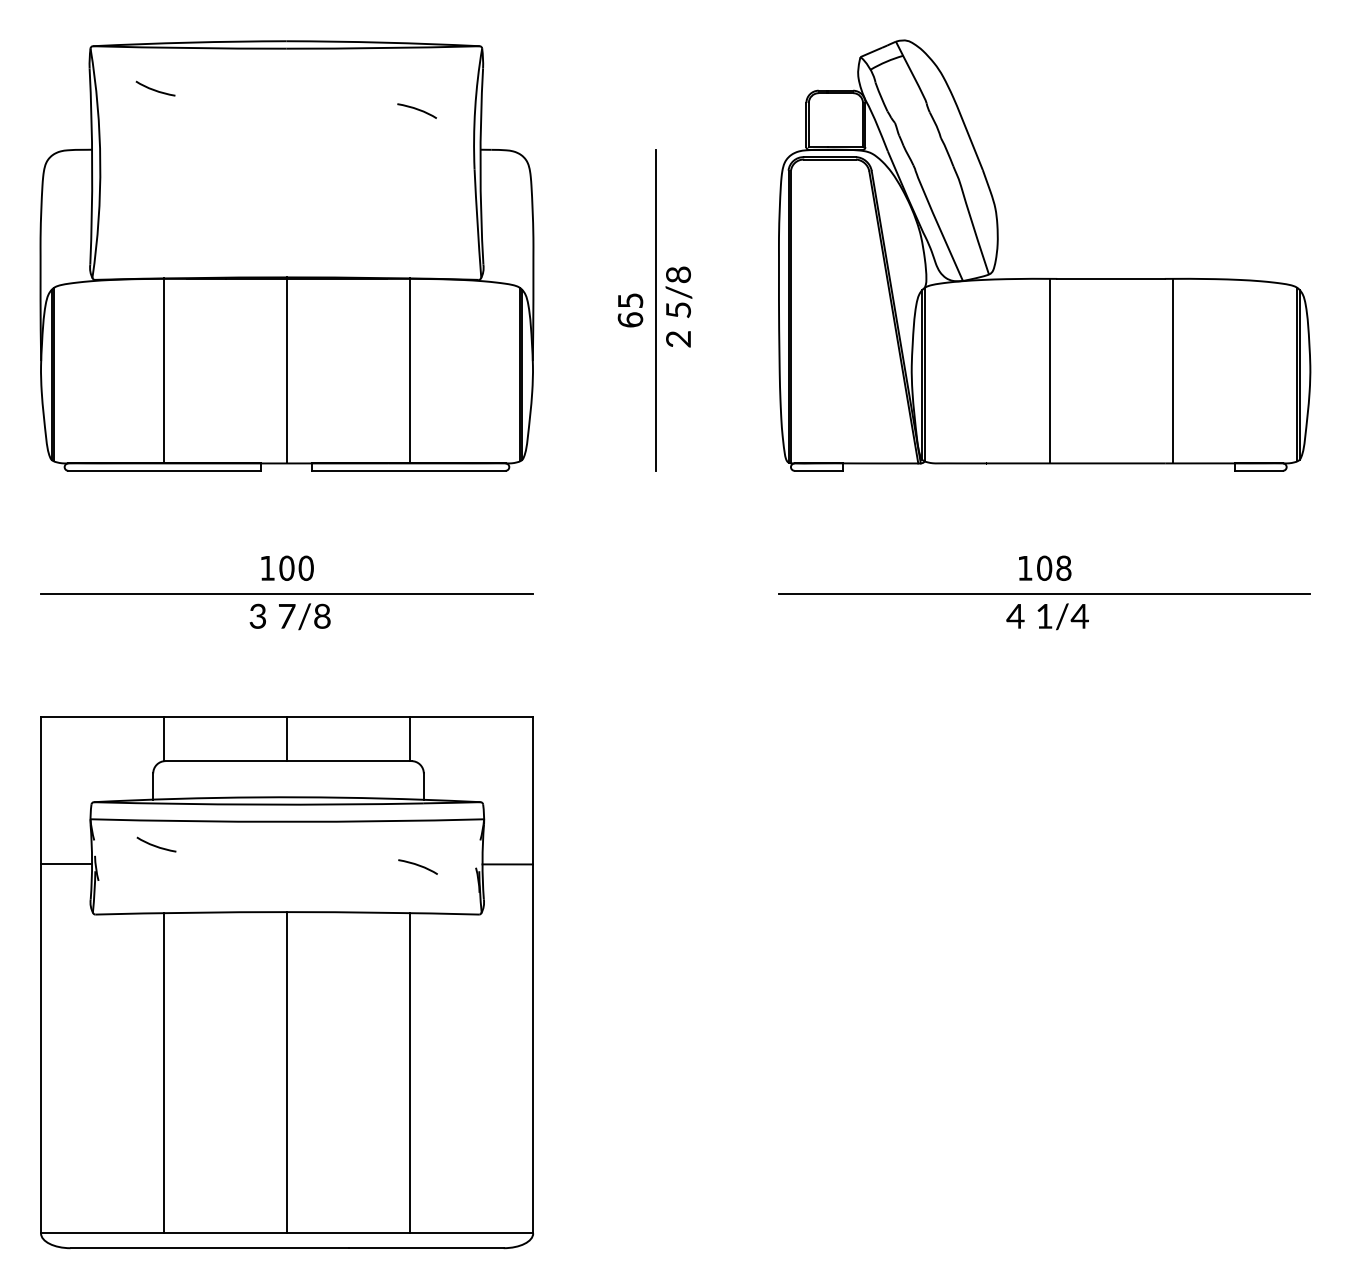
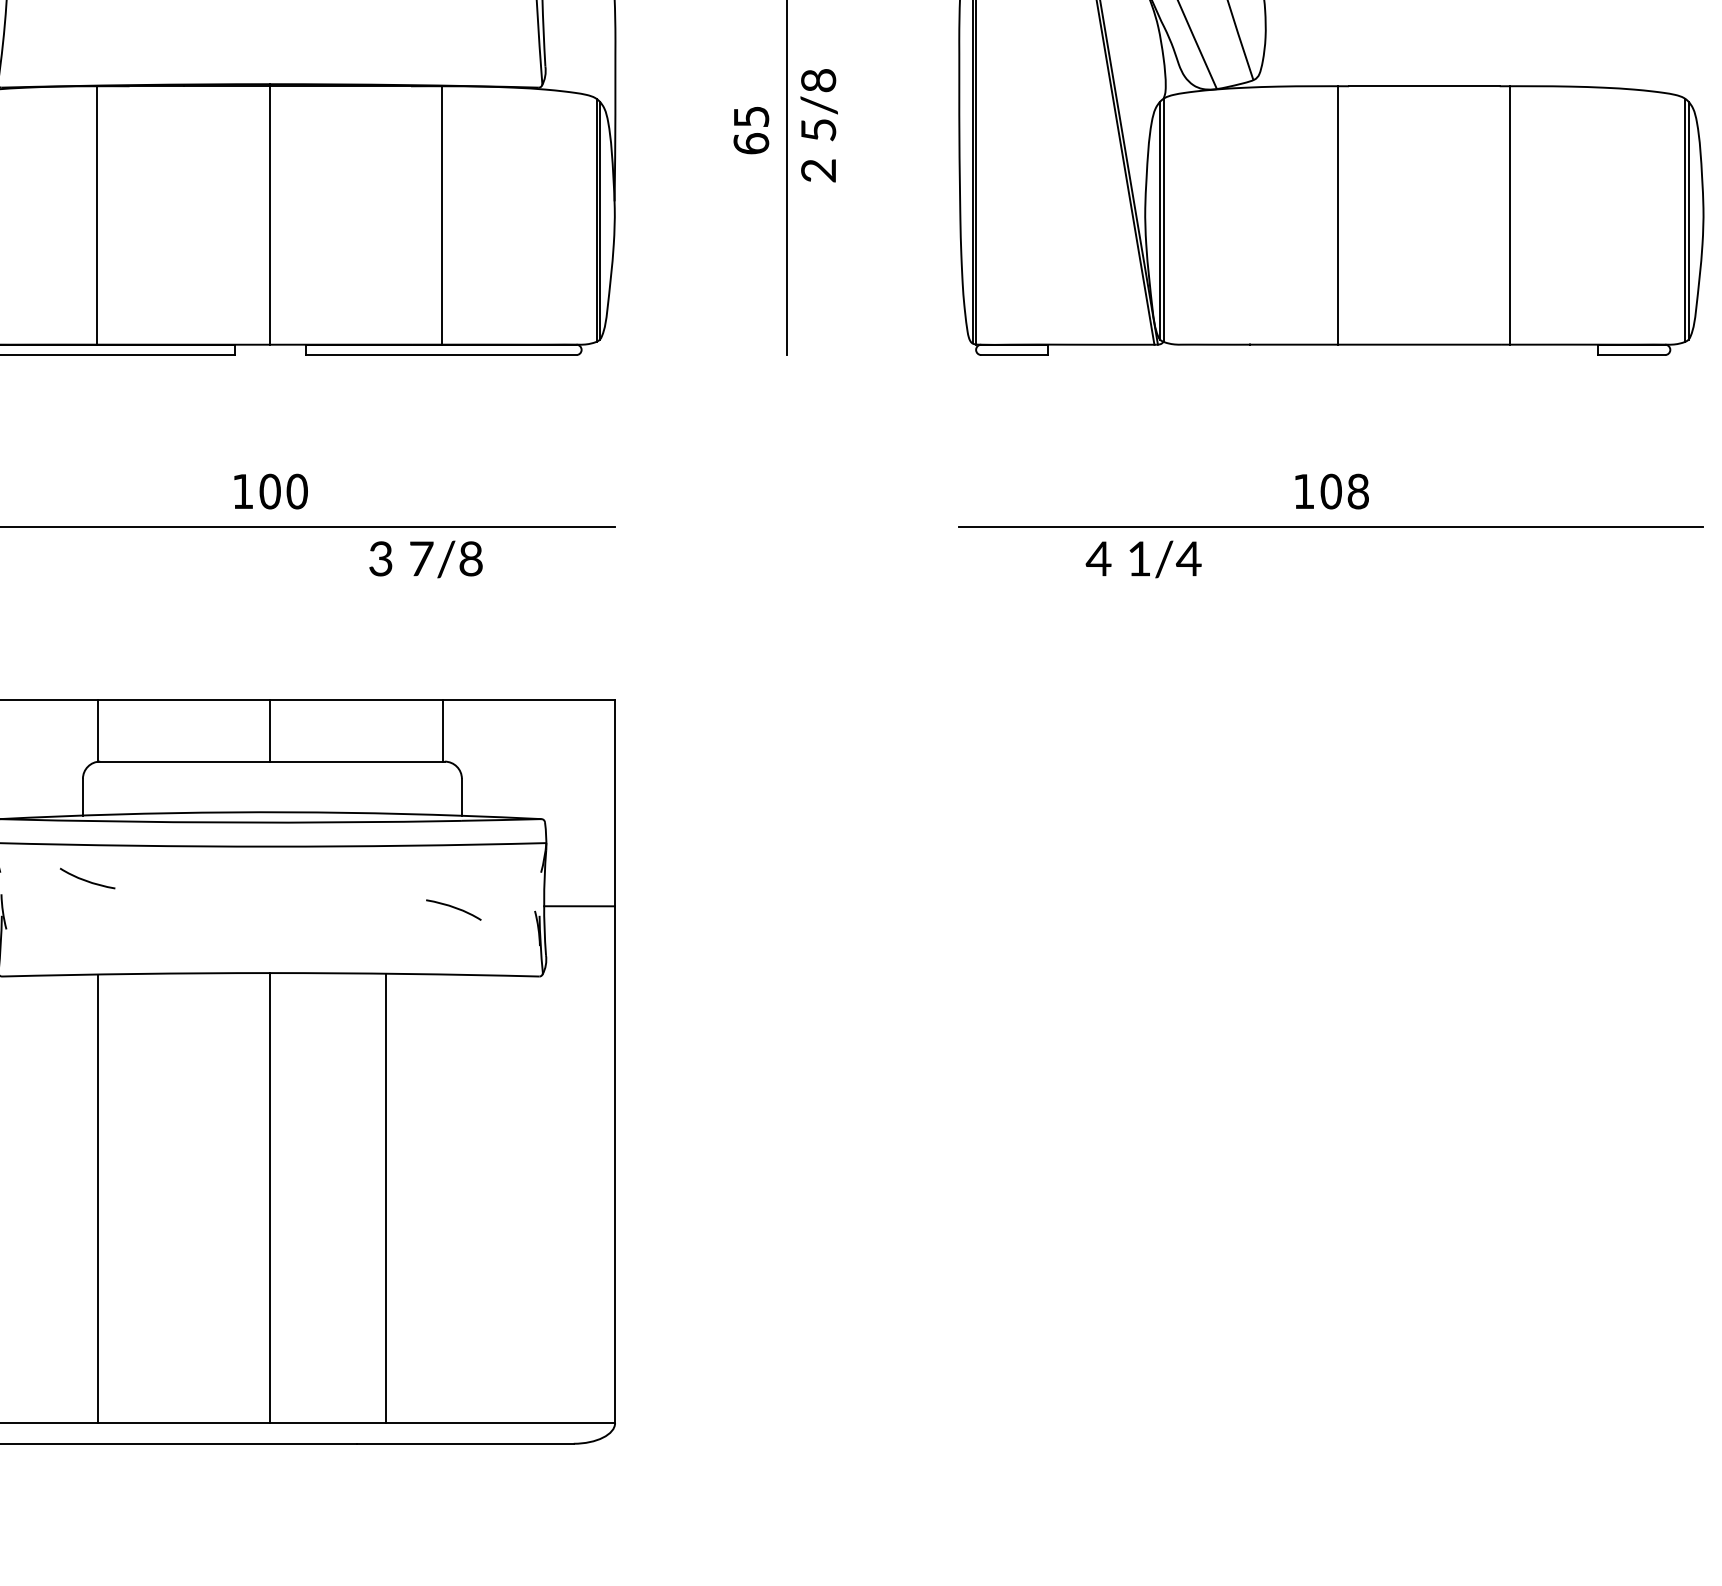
text: (289, 616) -> (425, 559), moved
text: (1047, 616) -> (1143, 559), moved
line: (409, 1073) -> (385, 1199), moved

